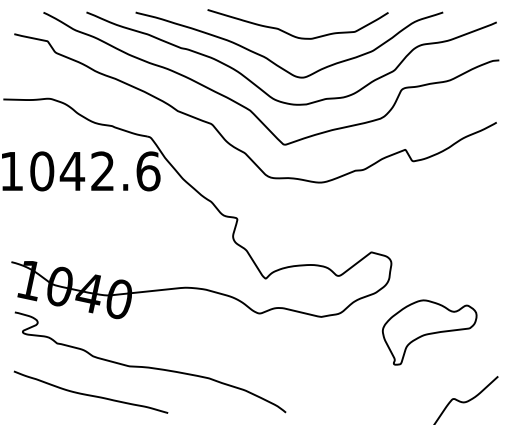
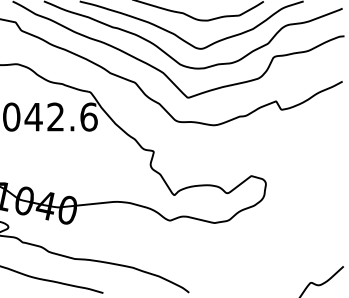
part: (429, 332) -> (293, 234), removed

